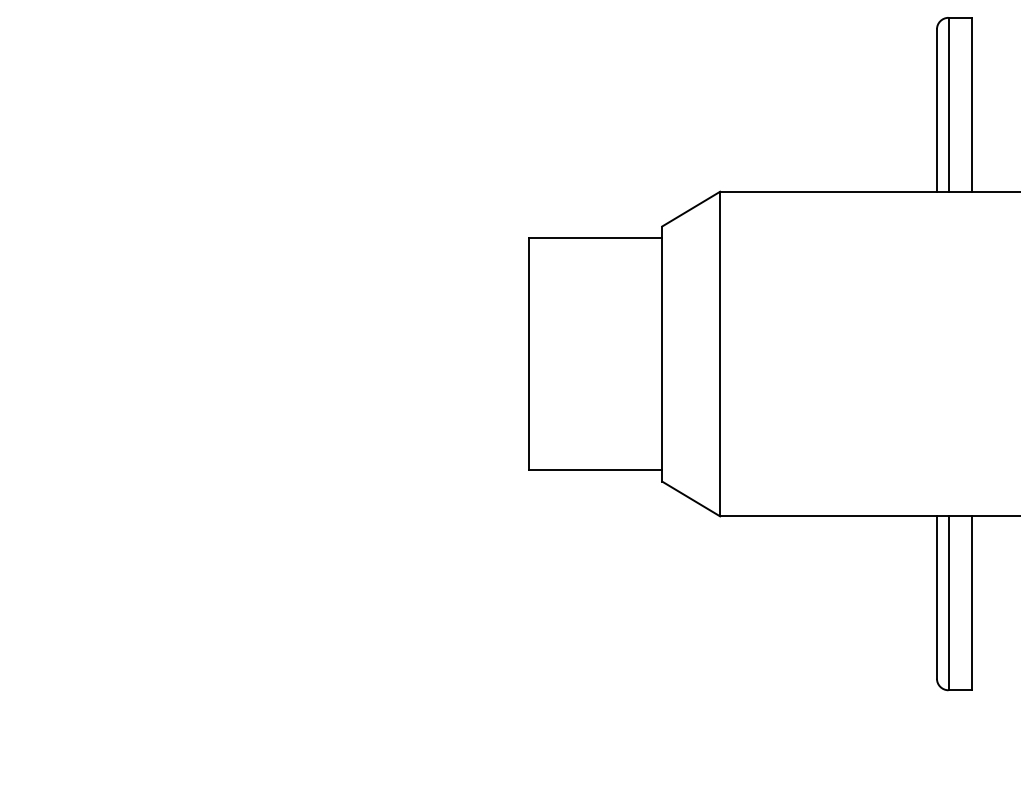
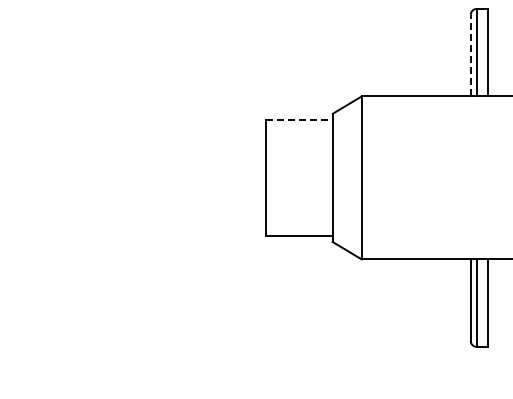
line: (936, 110) -> (470, 55), solid -> dashed
line: (596, 237) -> (299, 119), solid -> dashed

